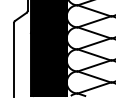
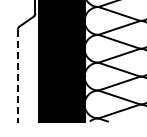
line: (13, 60) -> (17, 76), solid -> dashed

